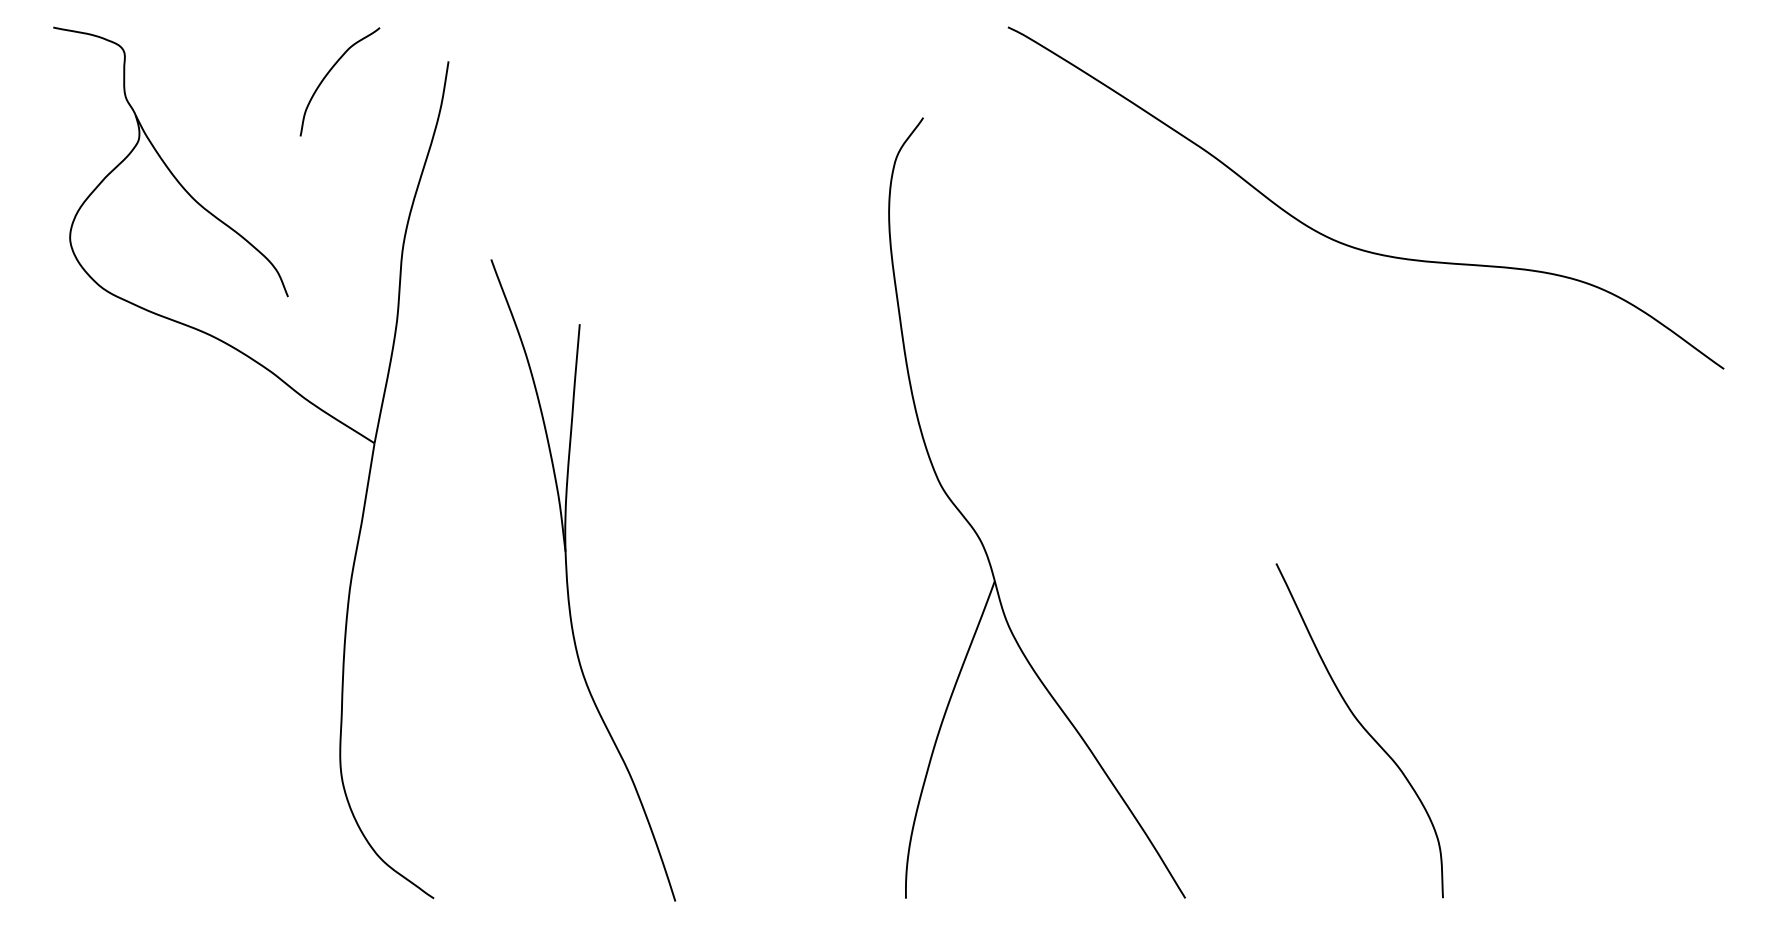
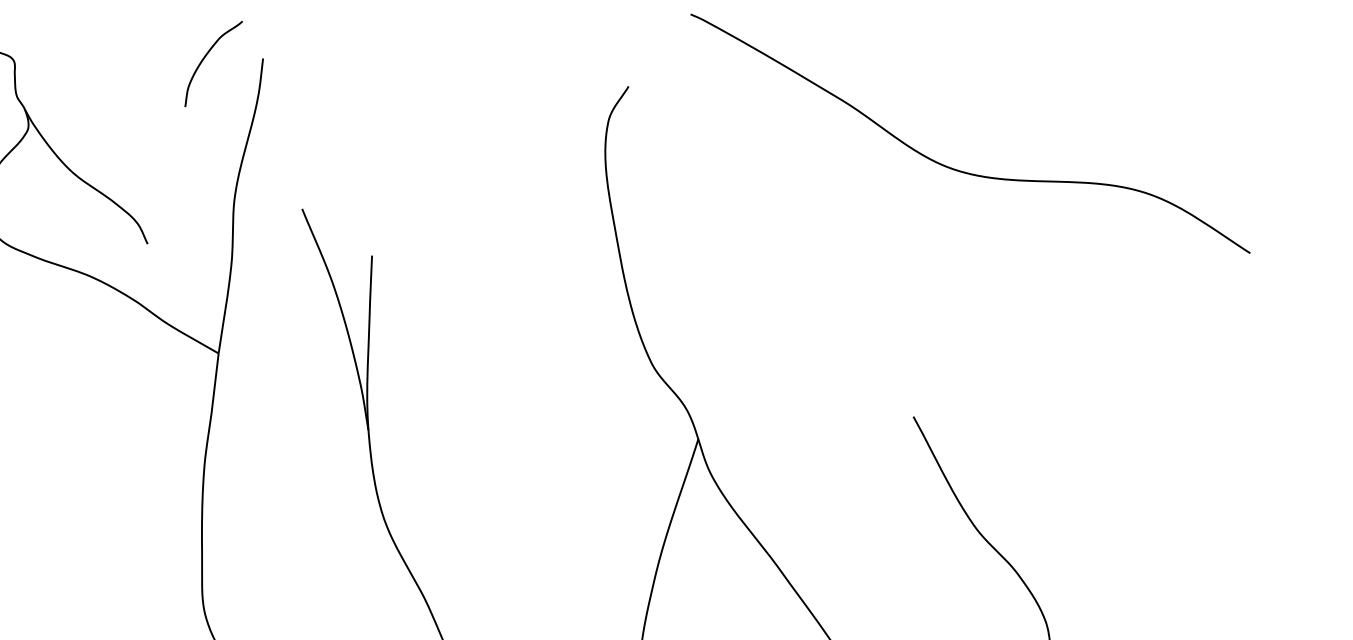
curve: (328, 74) -> (204, 58), moved

